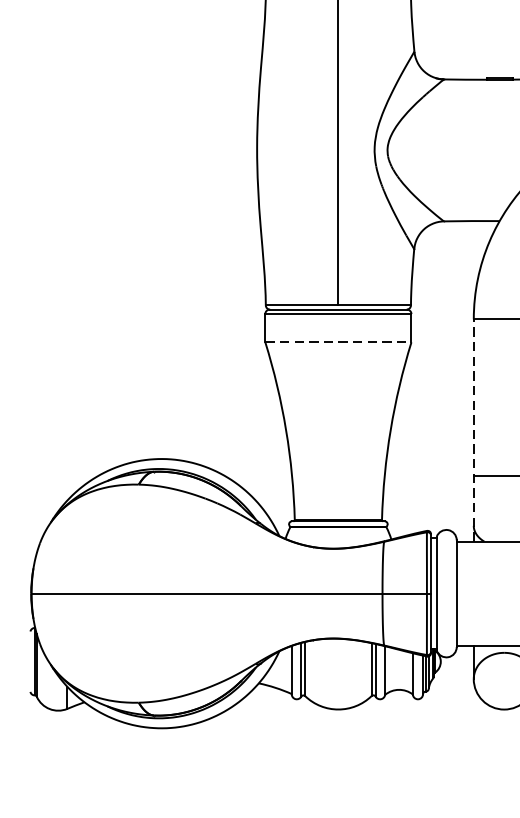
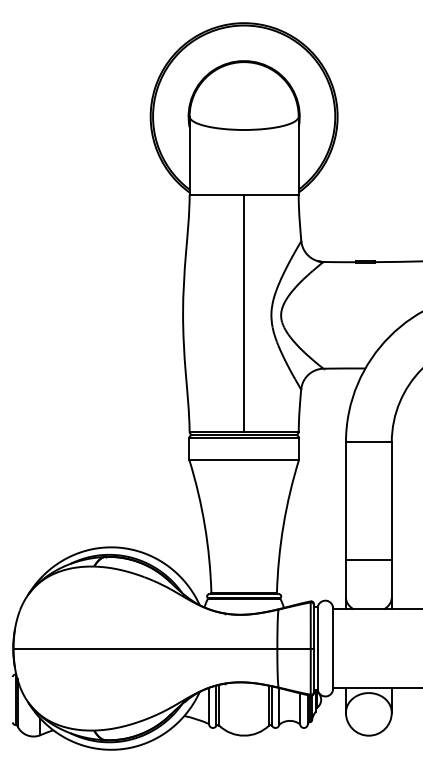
line: (338, 342) -> (244, 459), dashed -> solid
line: (473, 429) -> (345, 525), dashed -> solid

